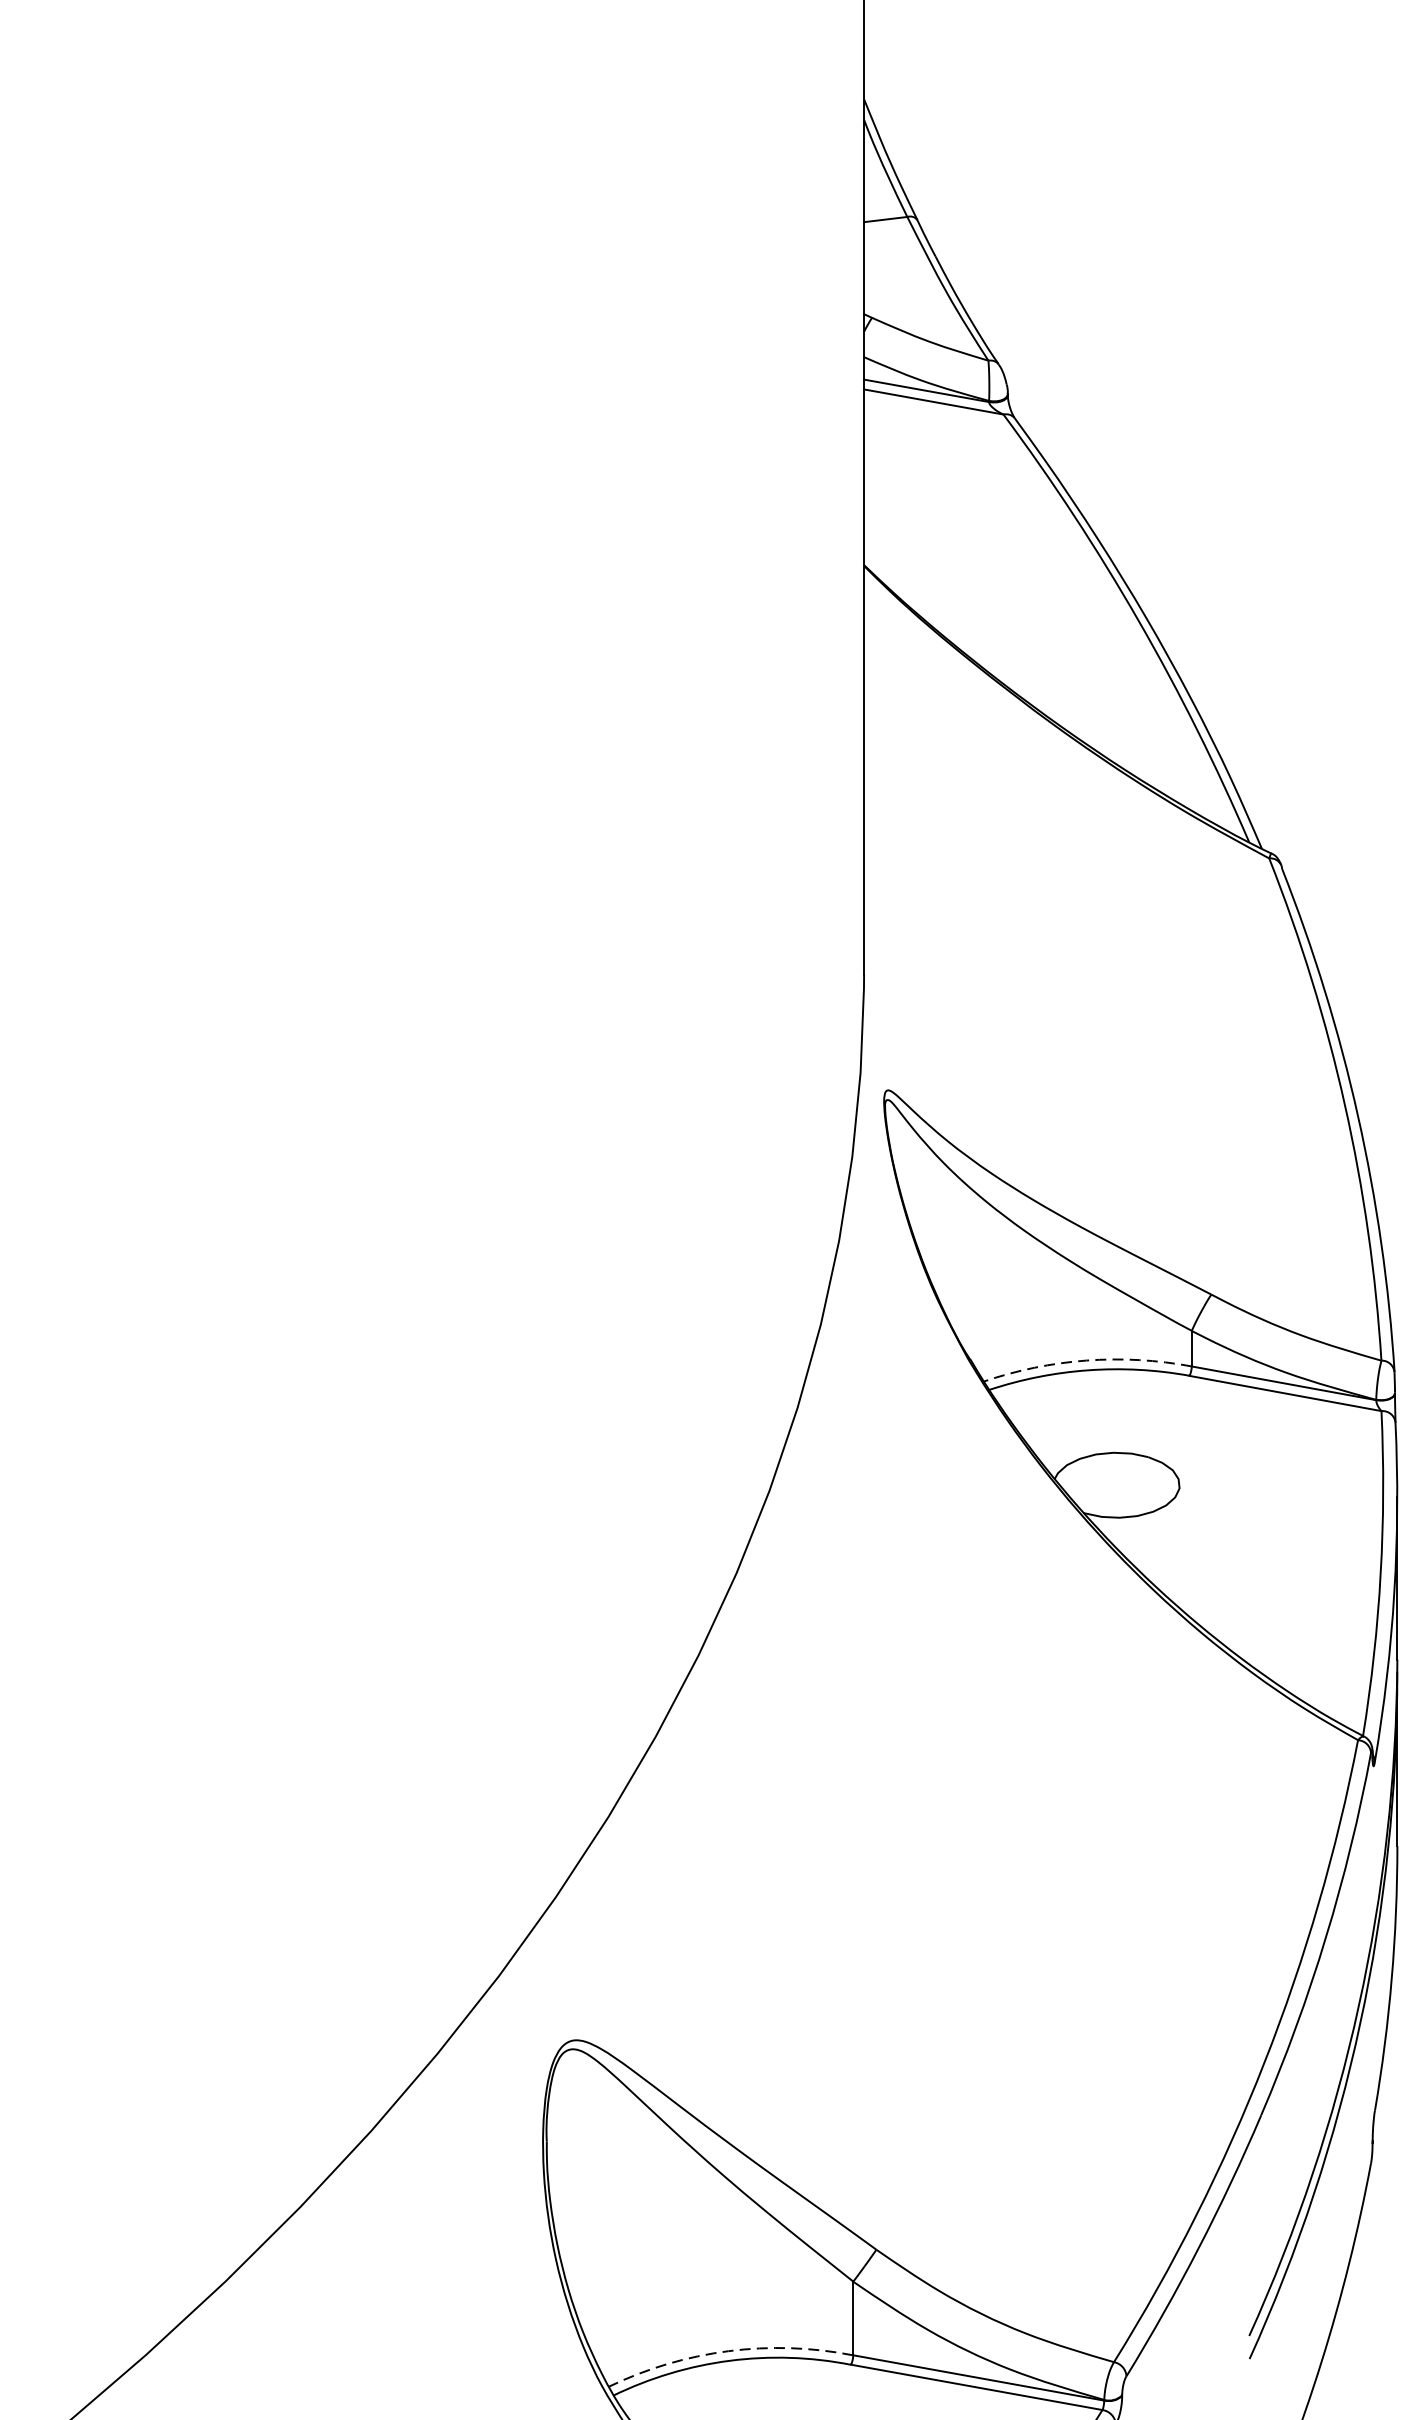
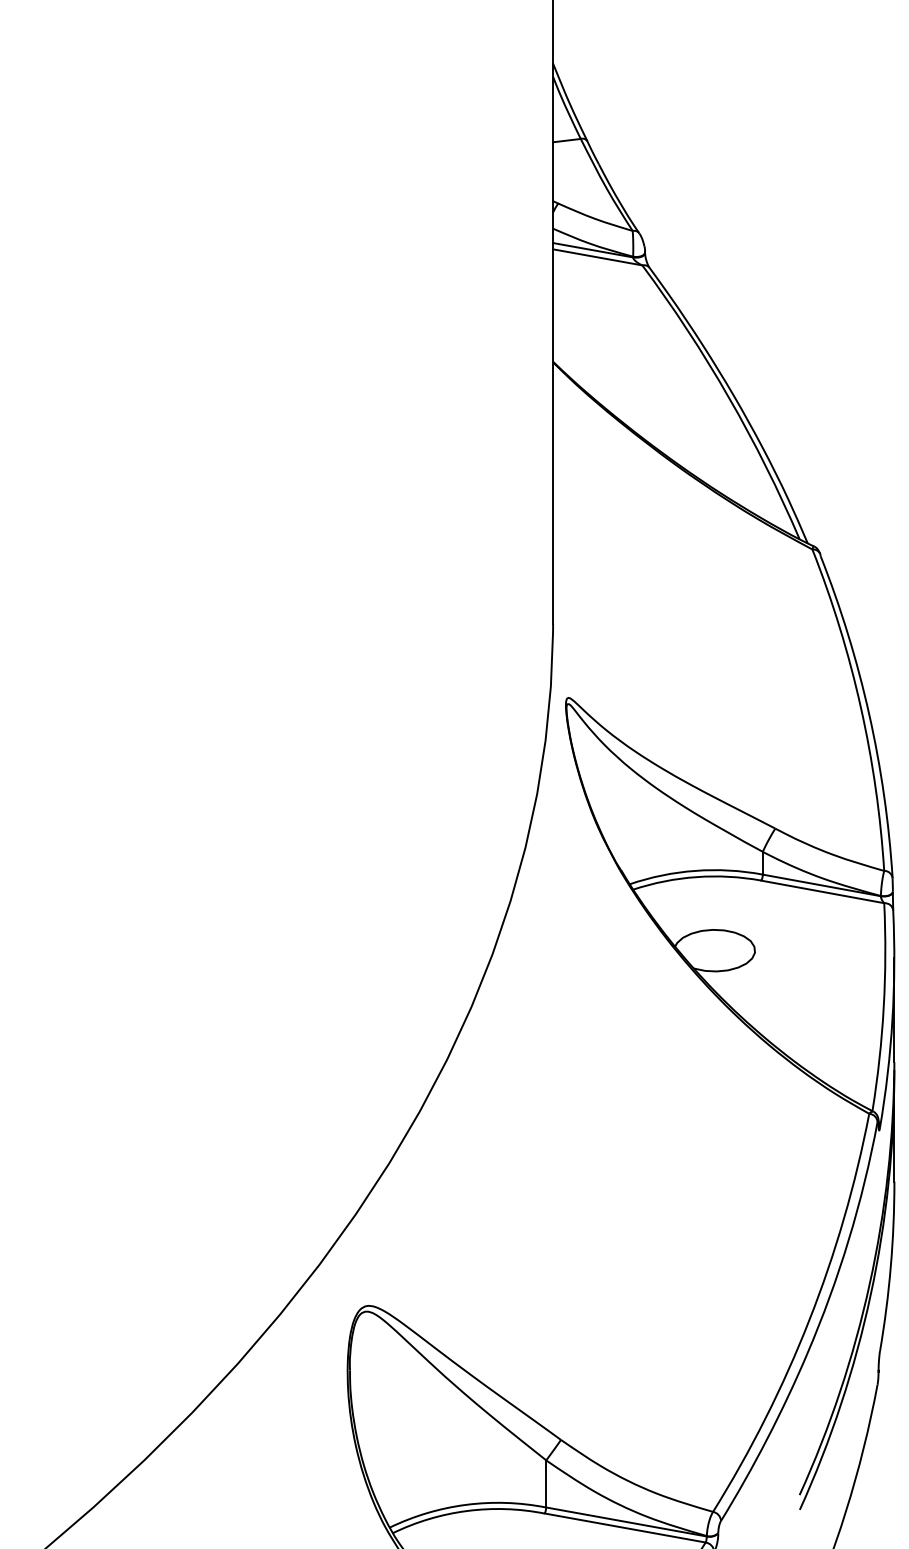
arc: (1086, 1360) -> (695, 870), dashed -> solid
arc: (728, 2350) -> (466, 1504), dashed -> solid

